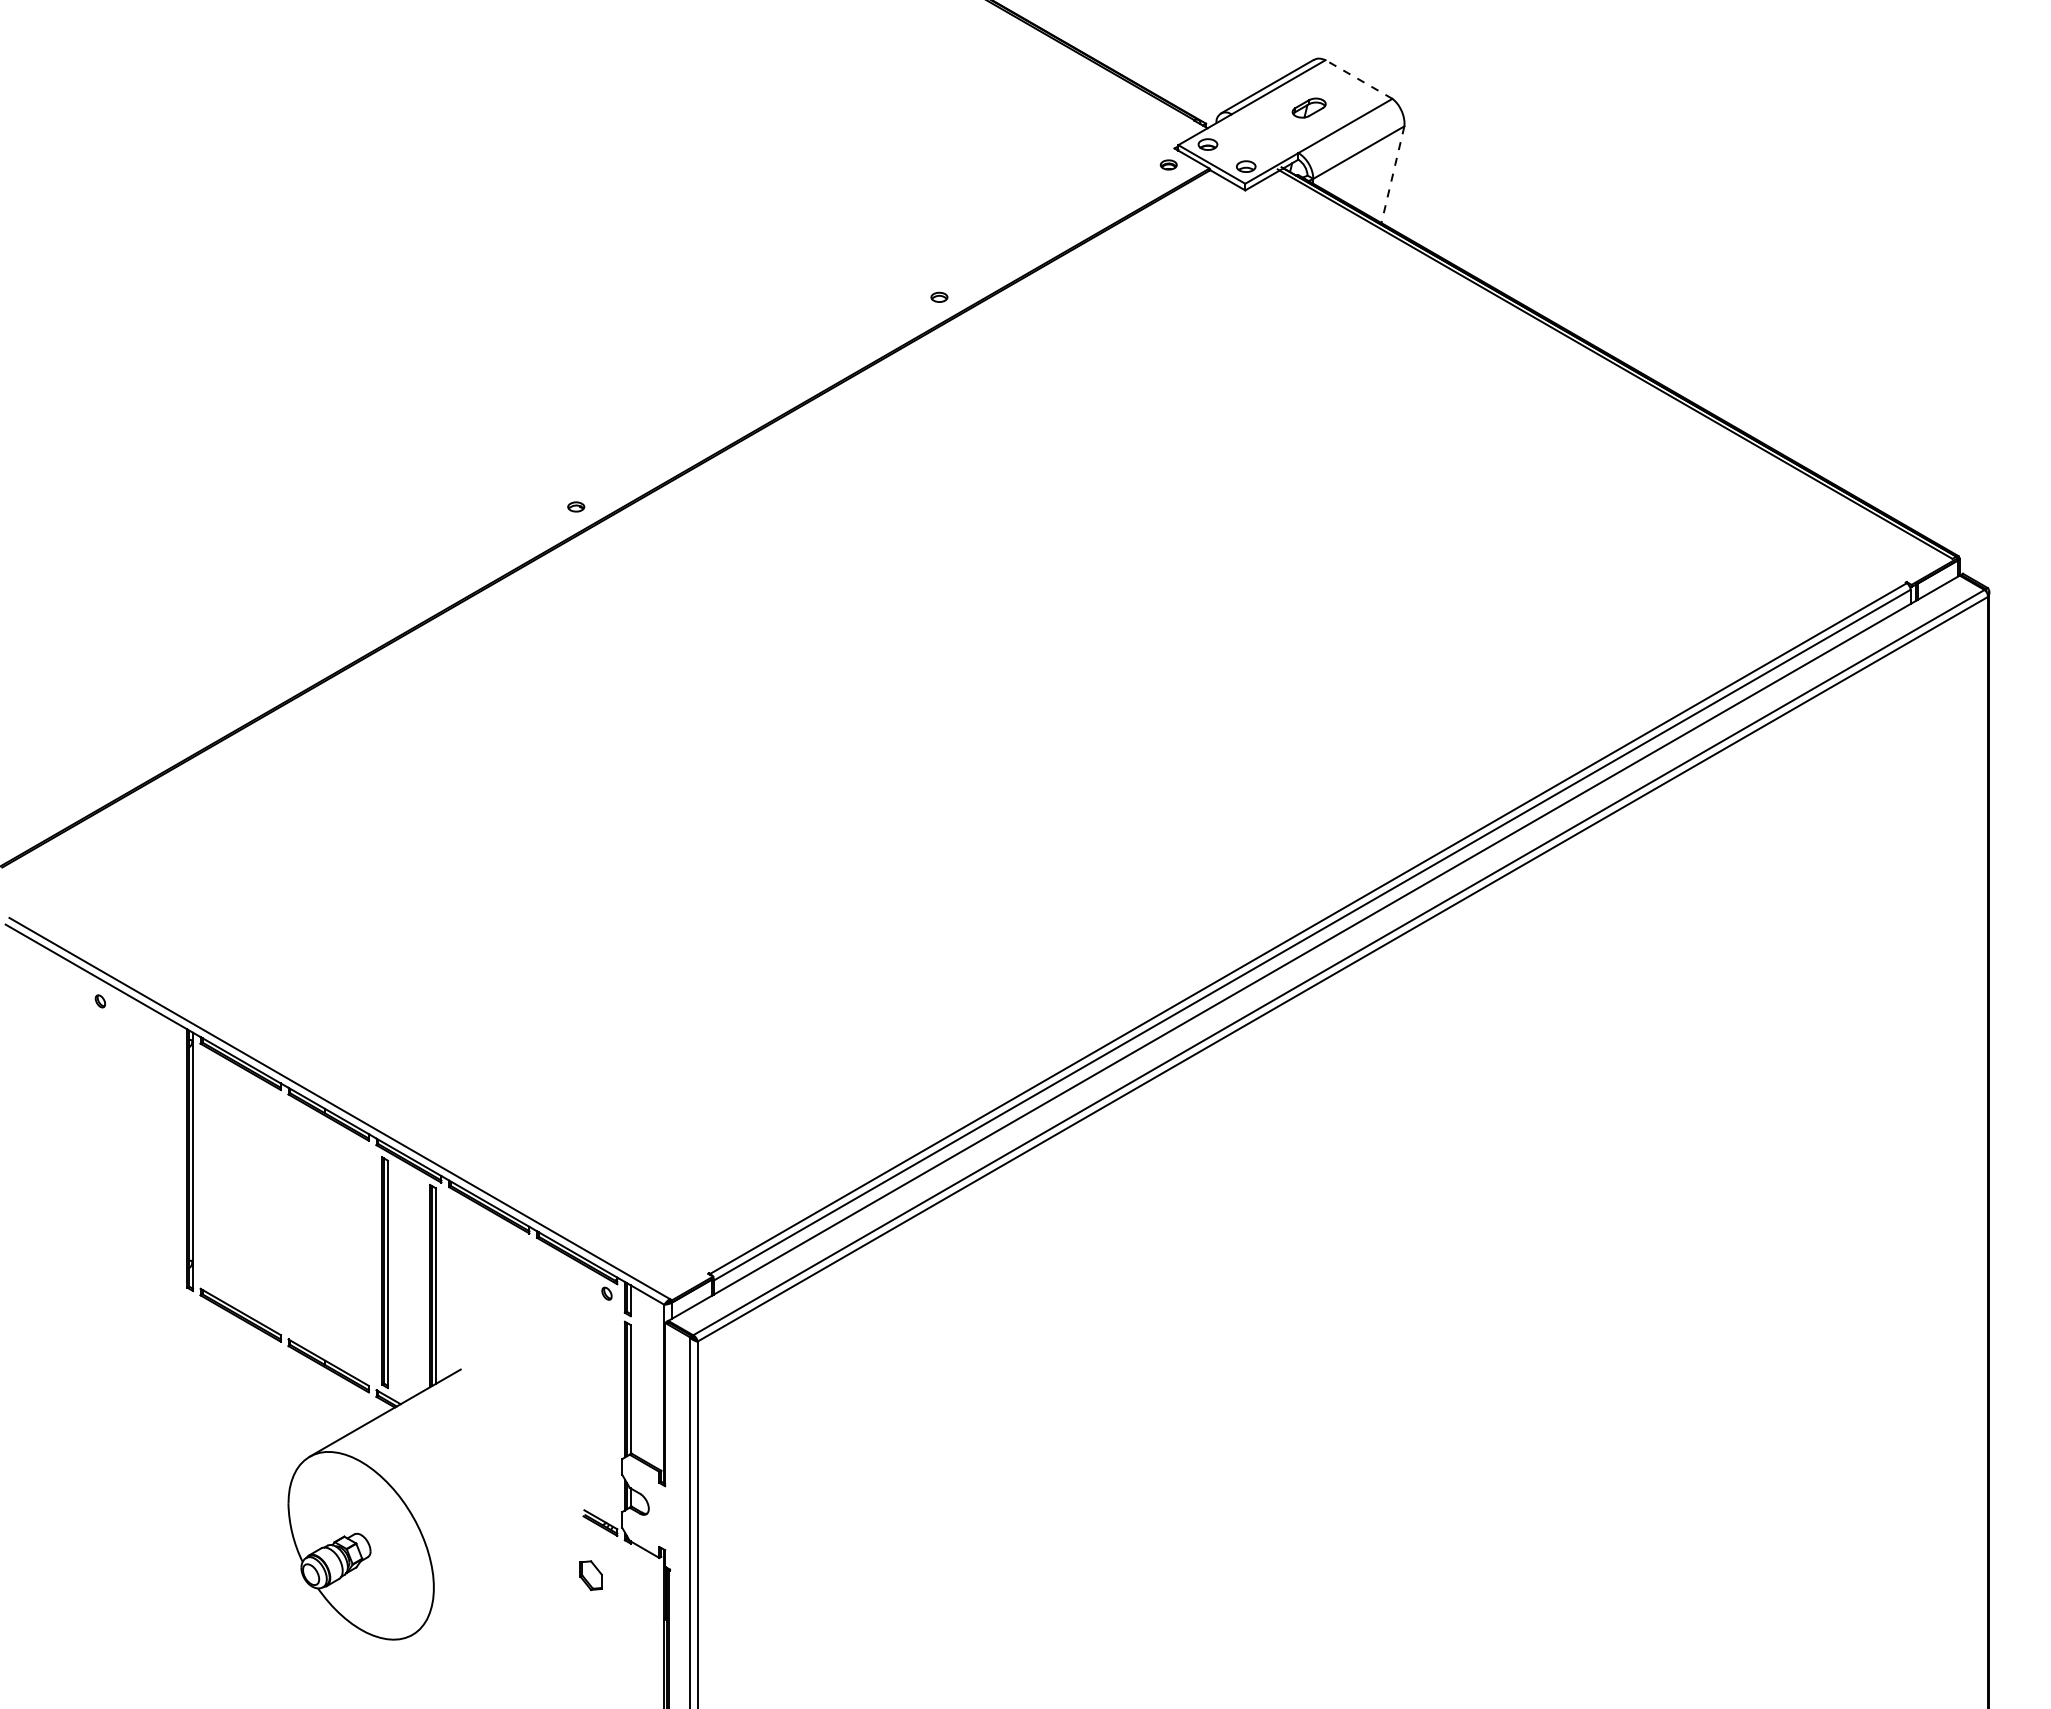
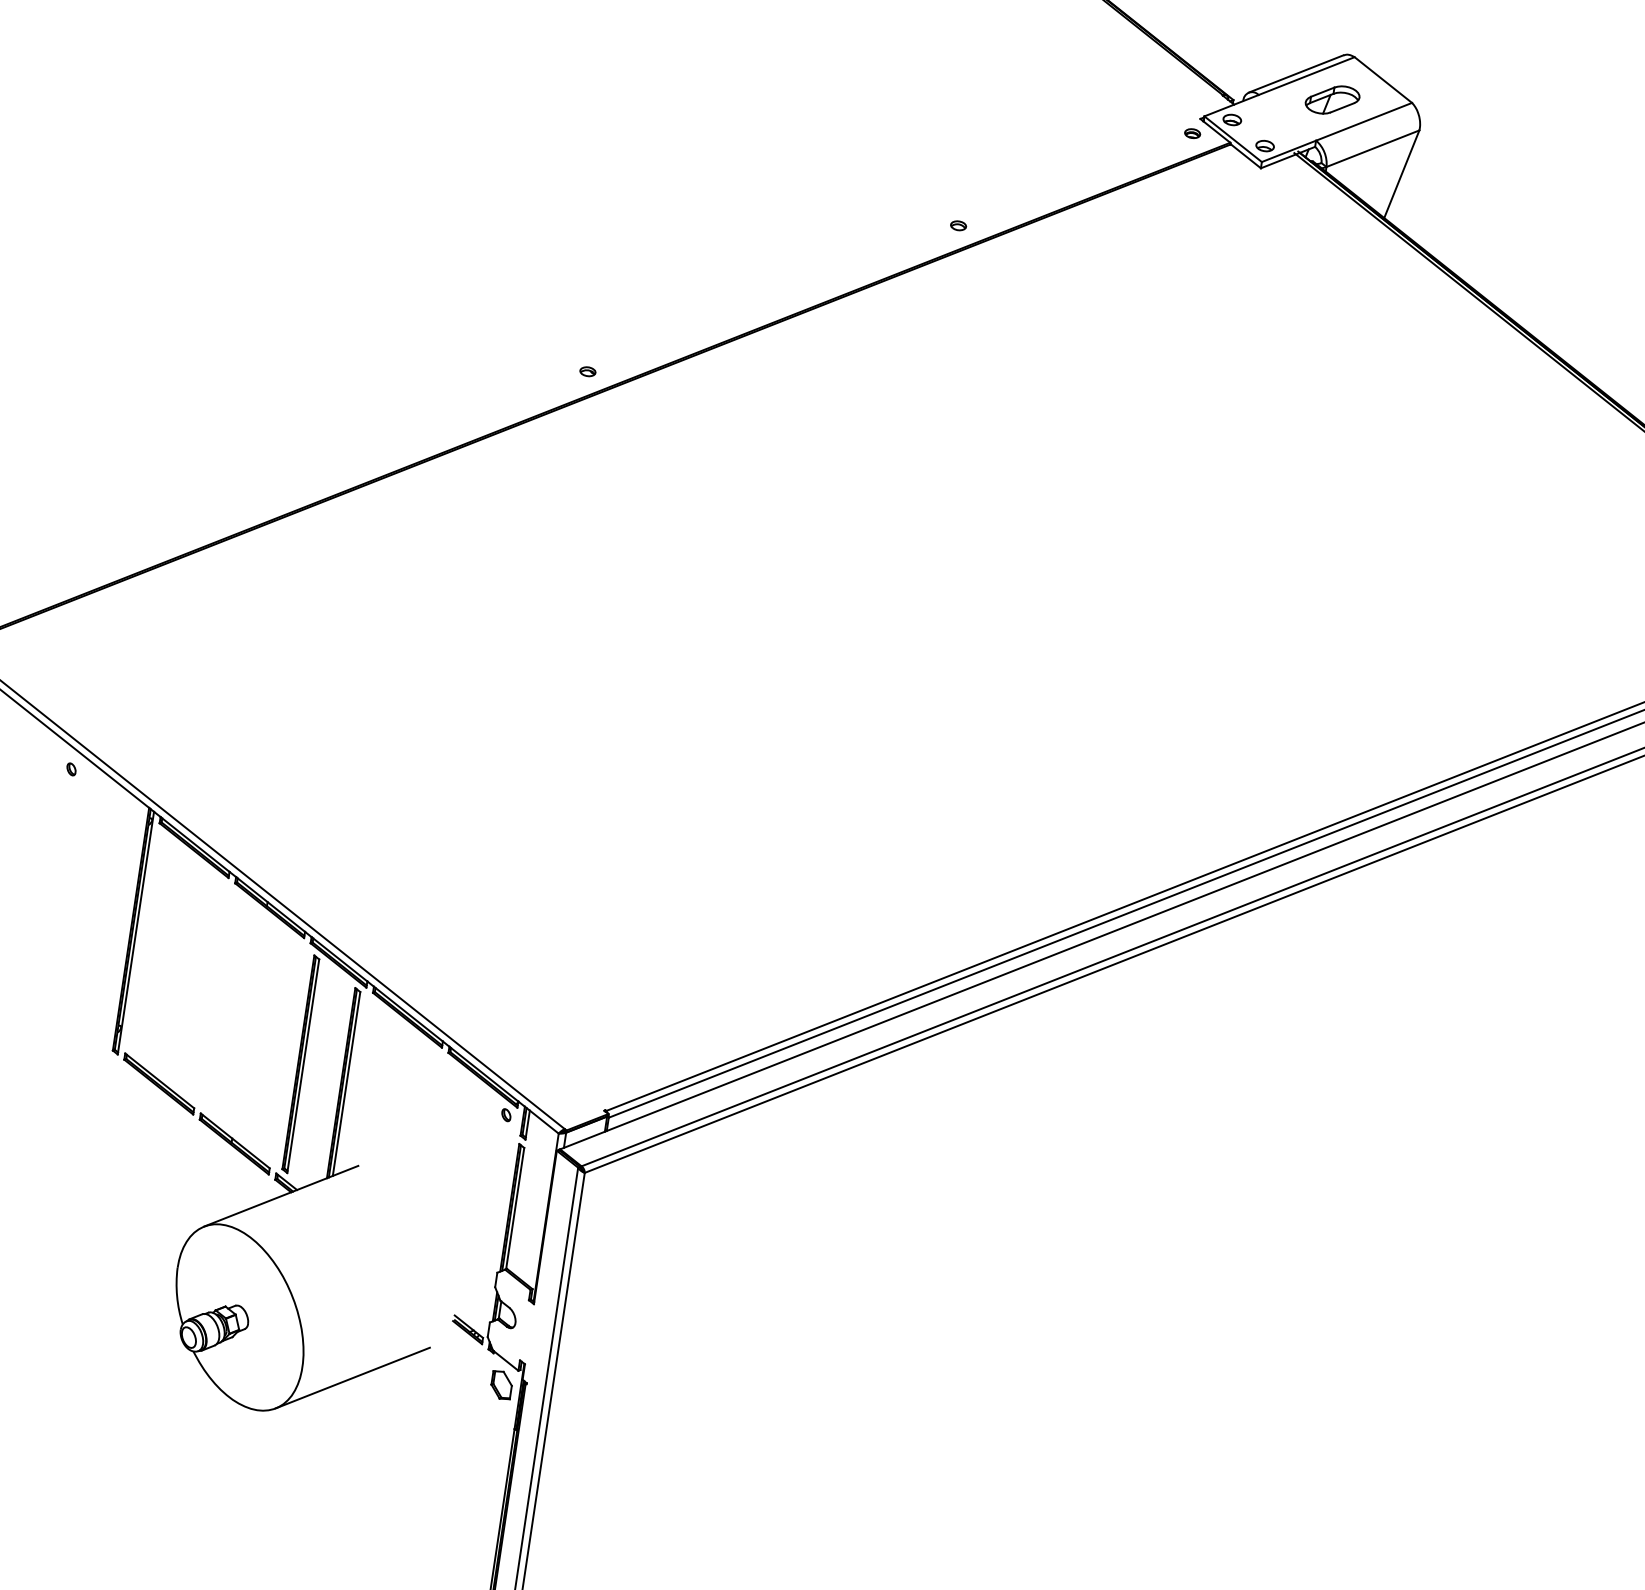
line: (1359, 79) -> (1383, 80), dashed -> solid
part: (1308, 107) -> (1331, 99), size x1.67
line: (1392, 174) -> (1401, 174), dashed -> solid
part: (590, 1575) -> (501, 1385), moved
line: (487, 1590) -> (352, 1377), added

